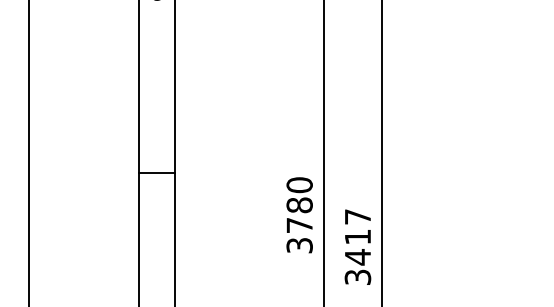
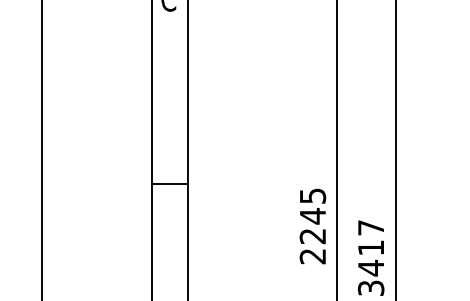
text: (299, 215) -> (312, 226), 3780 -> 2245

